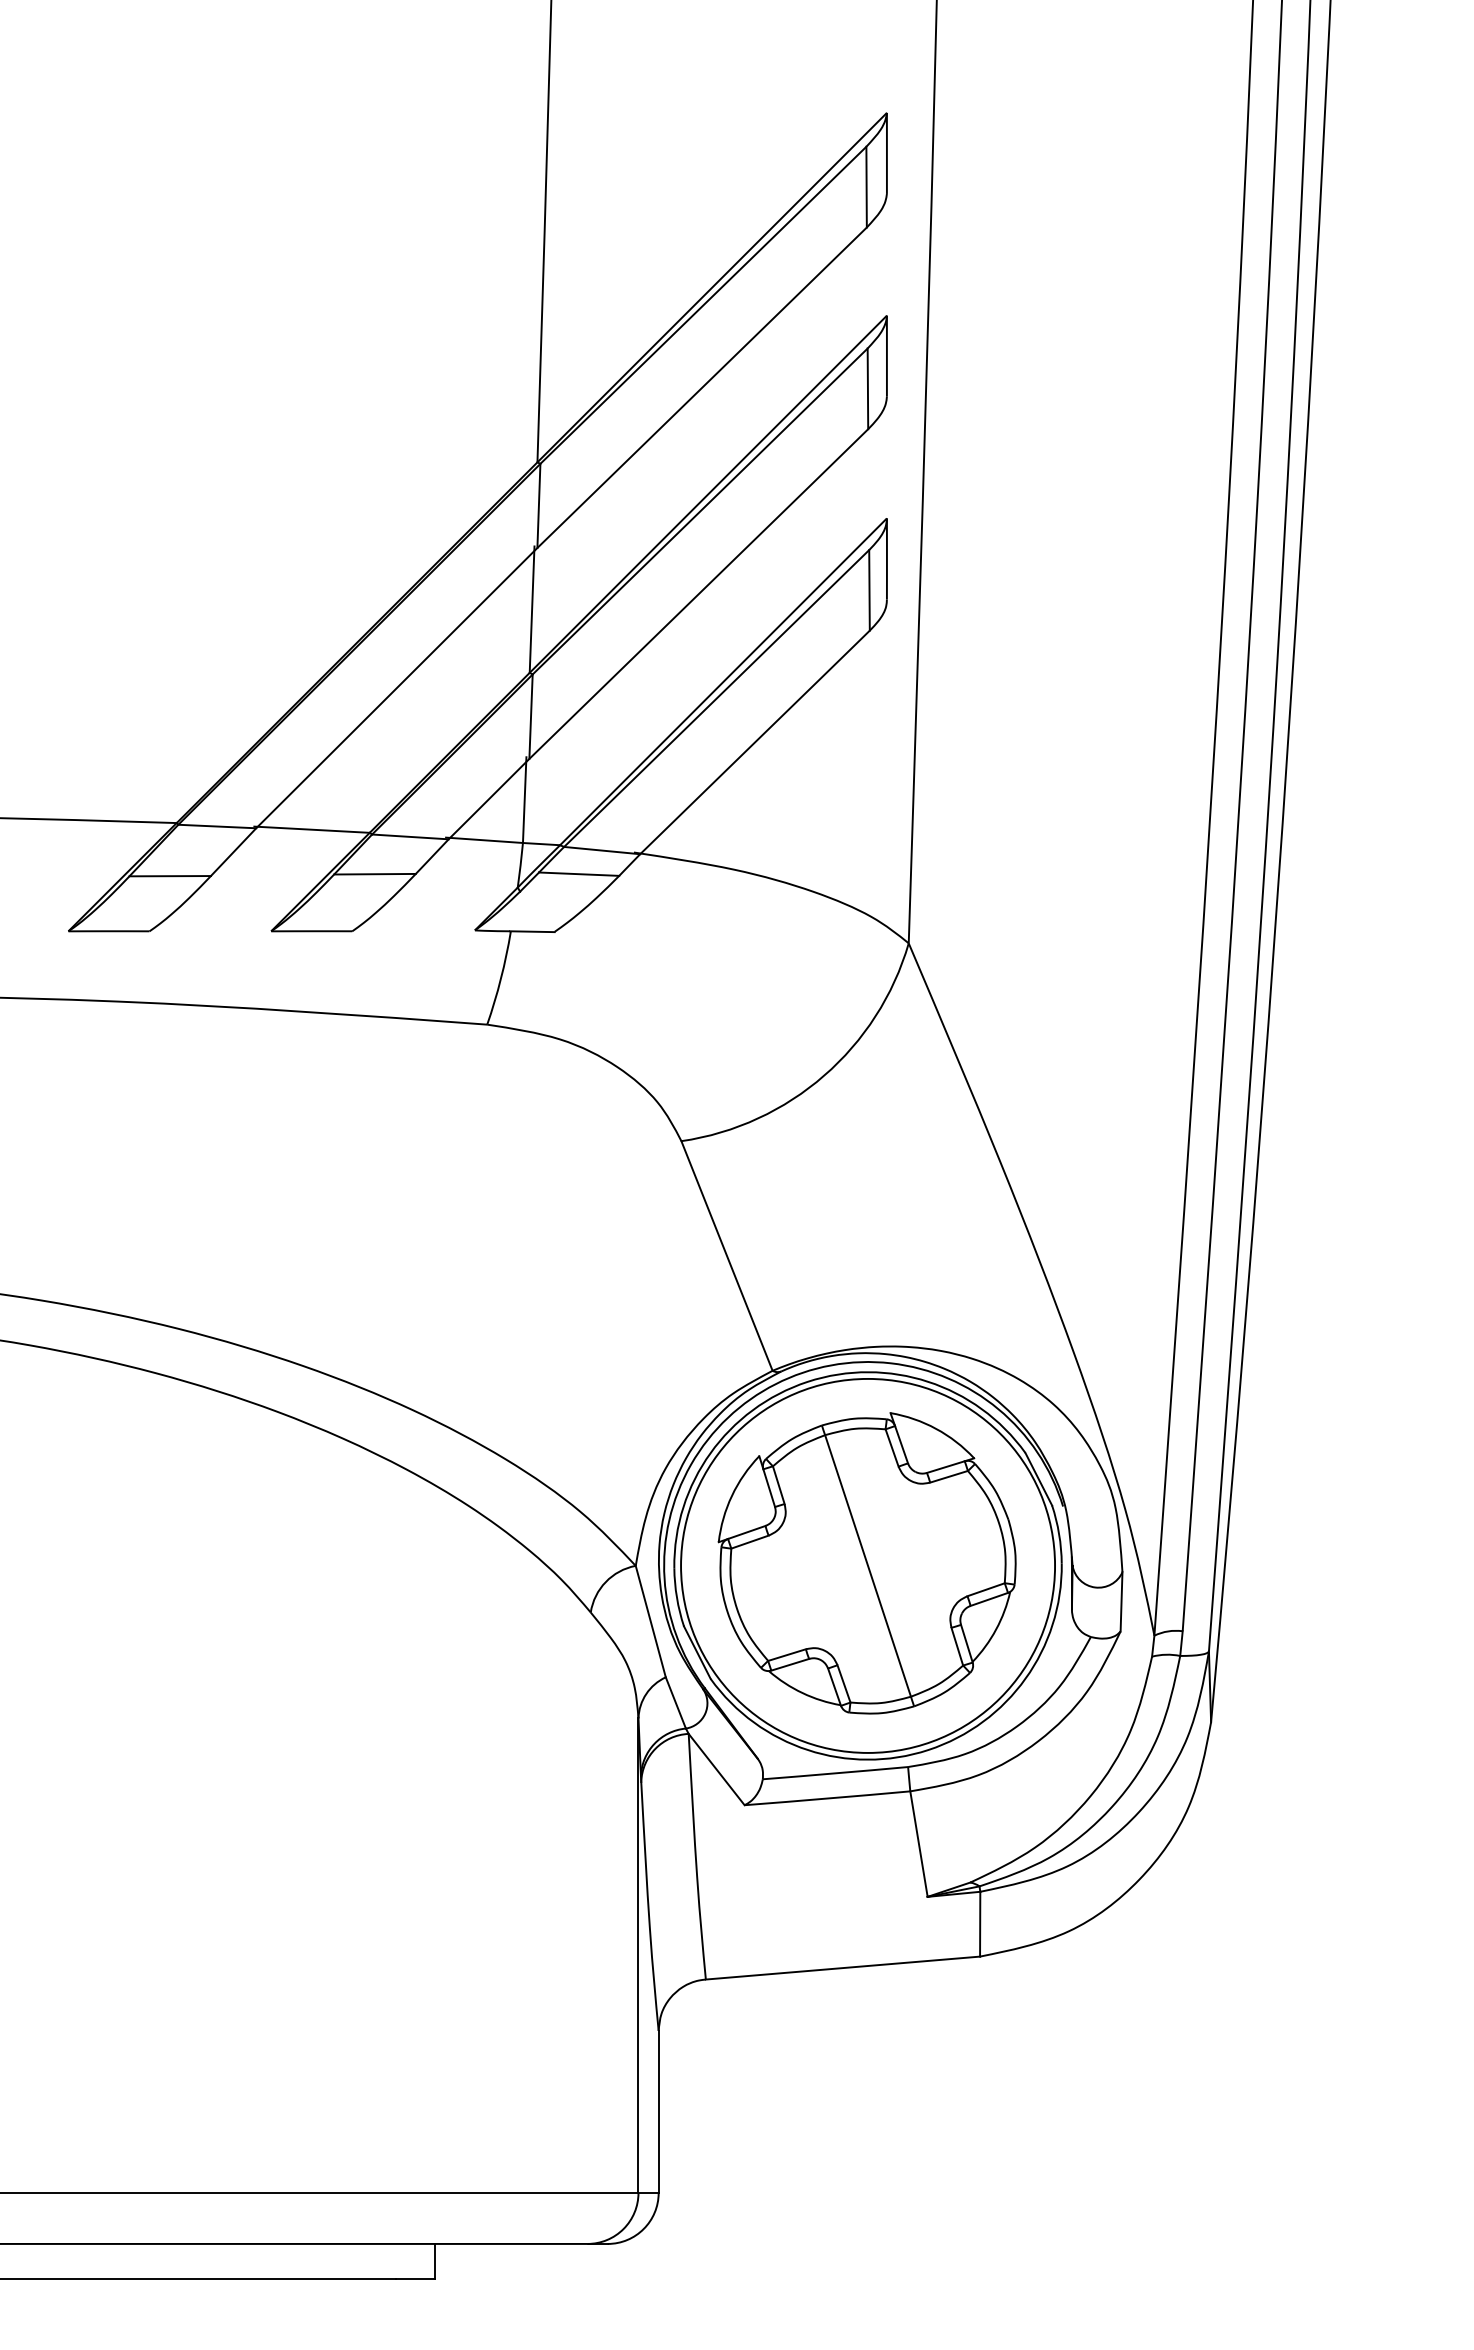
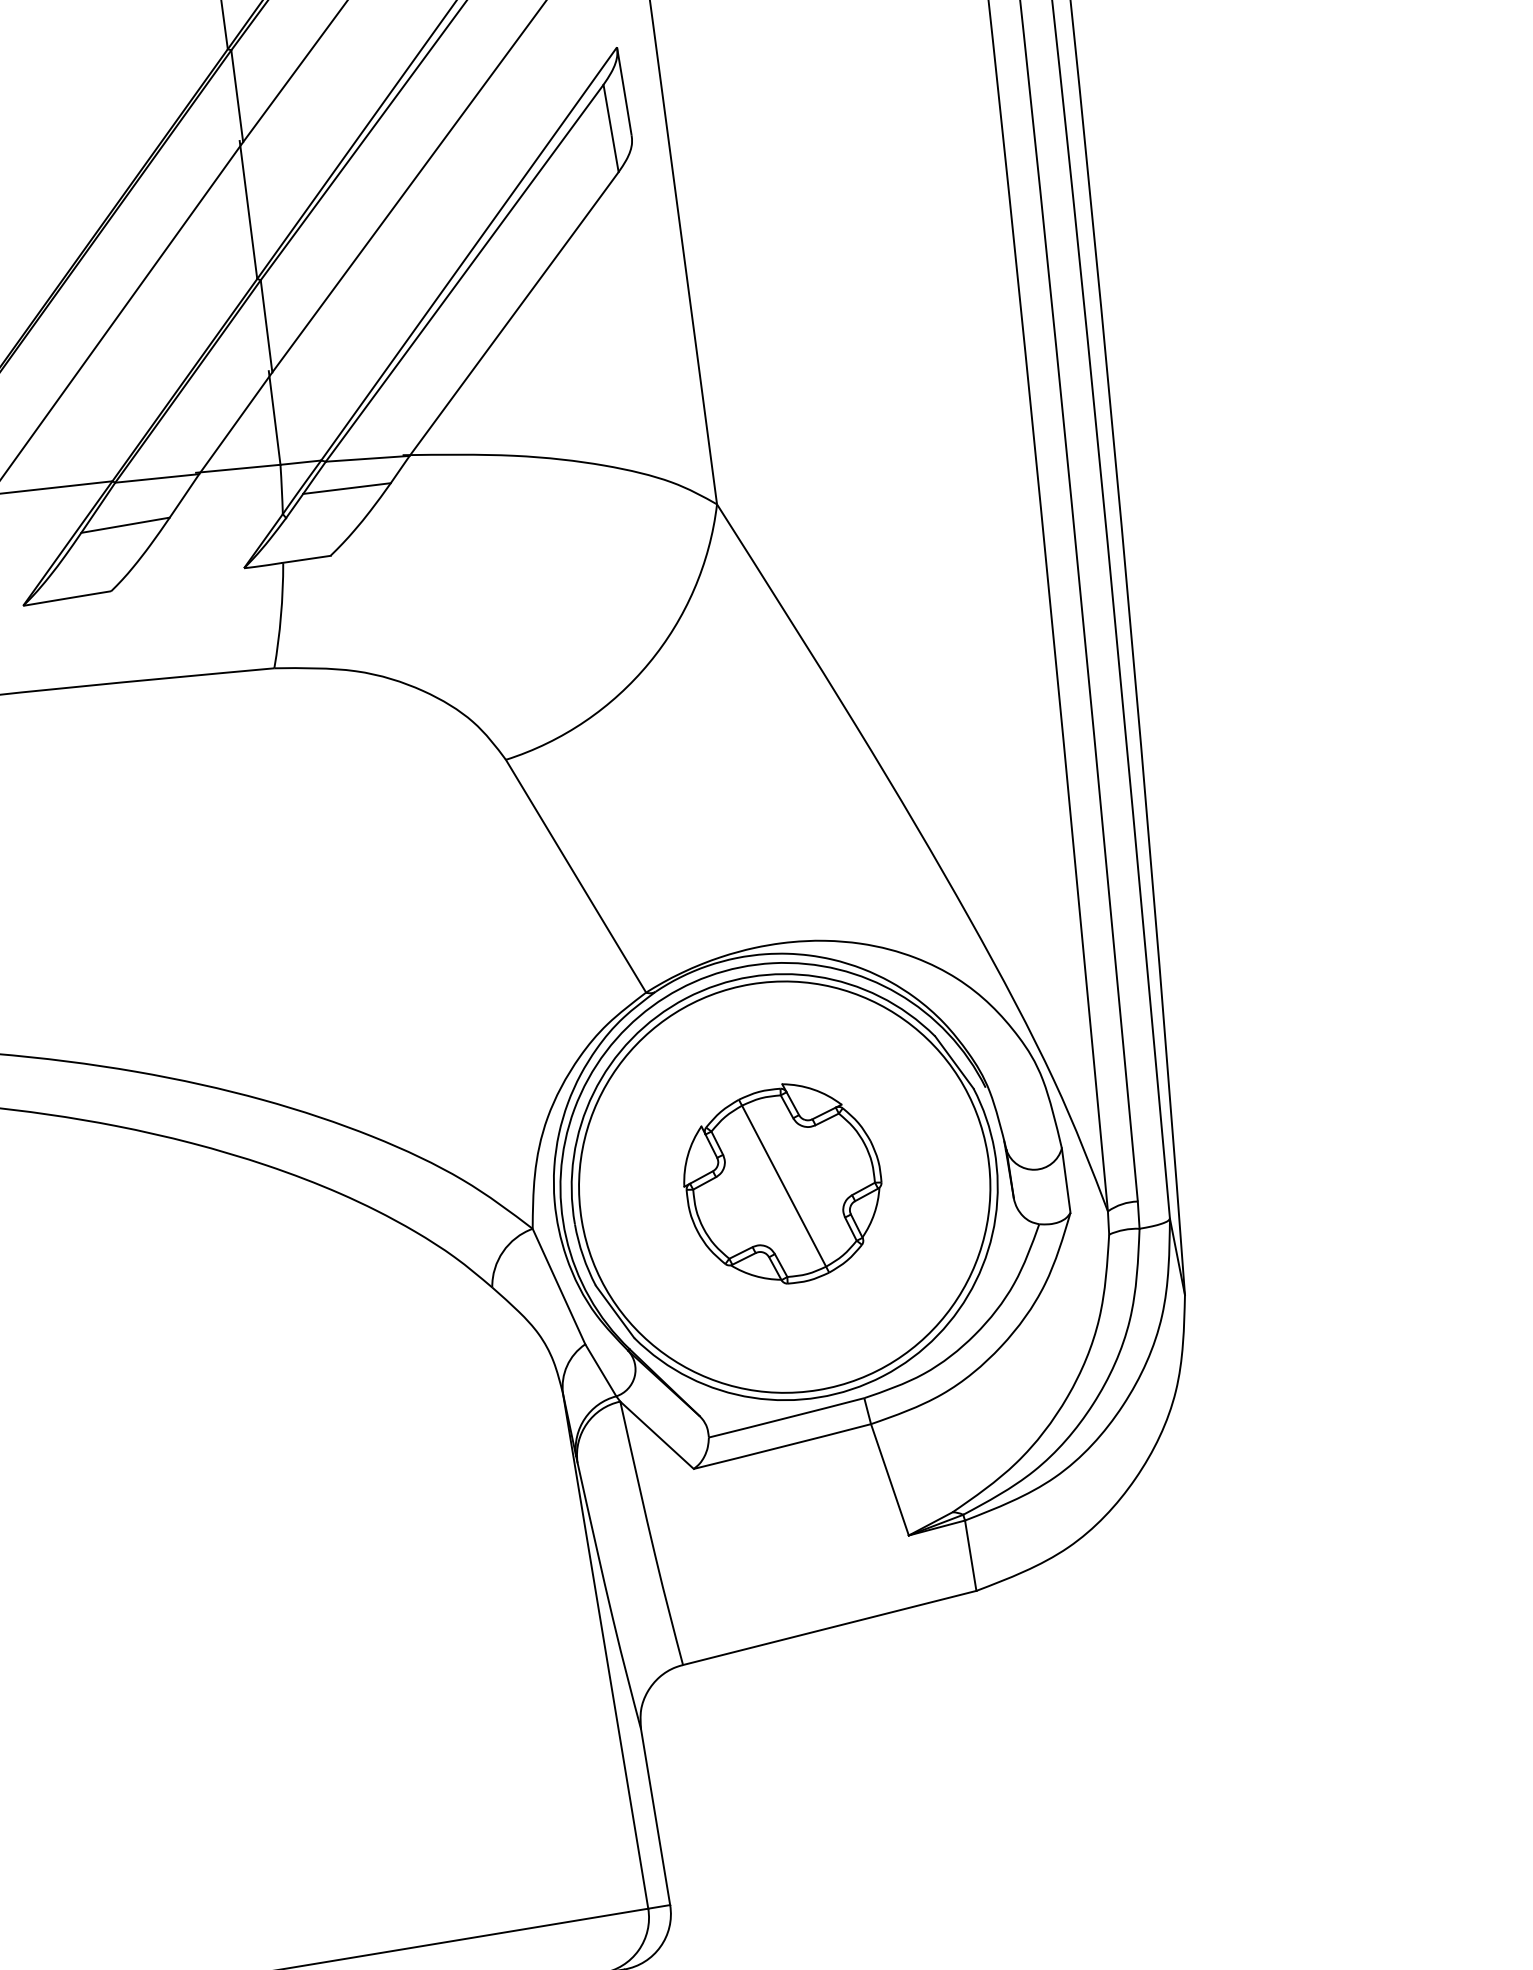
part: (866, 1563) -> (782, 1184), size x0.6

